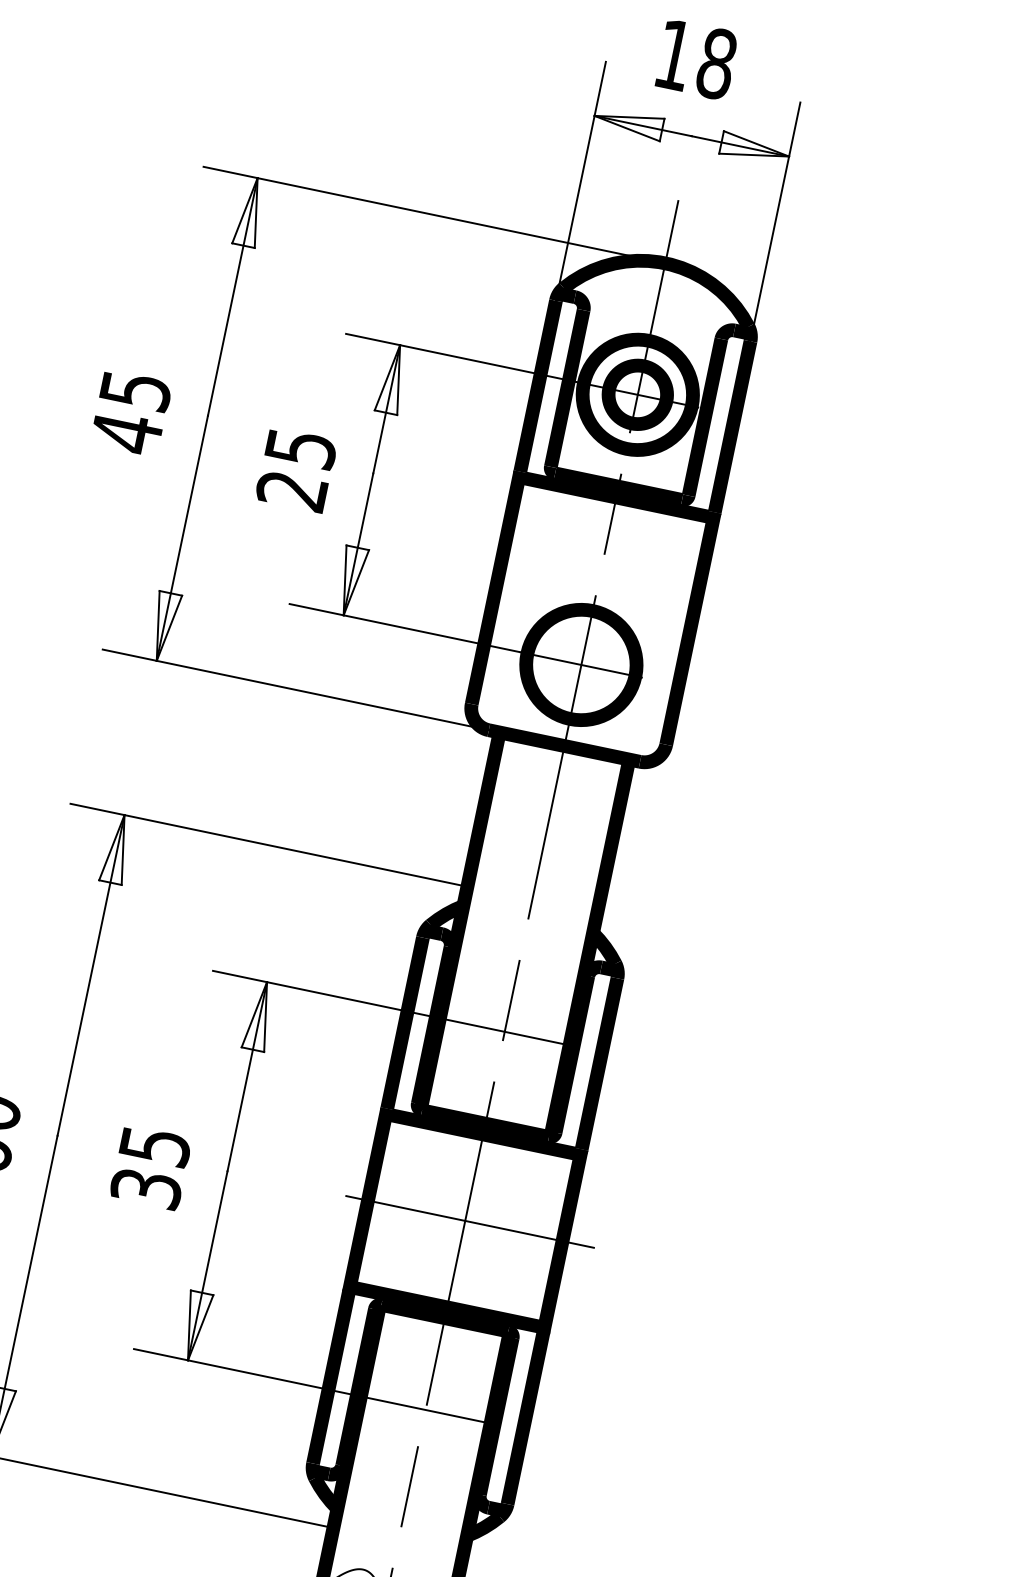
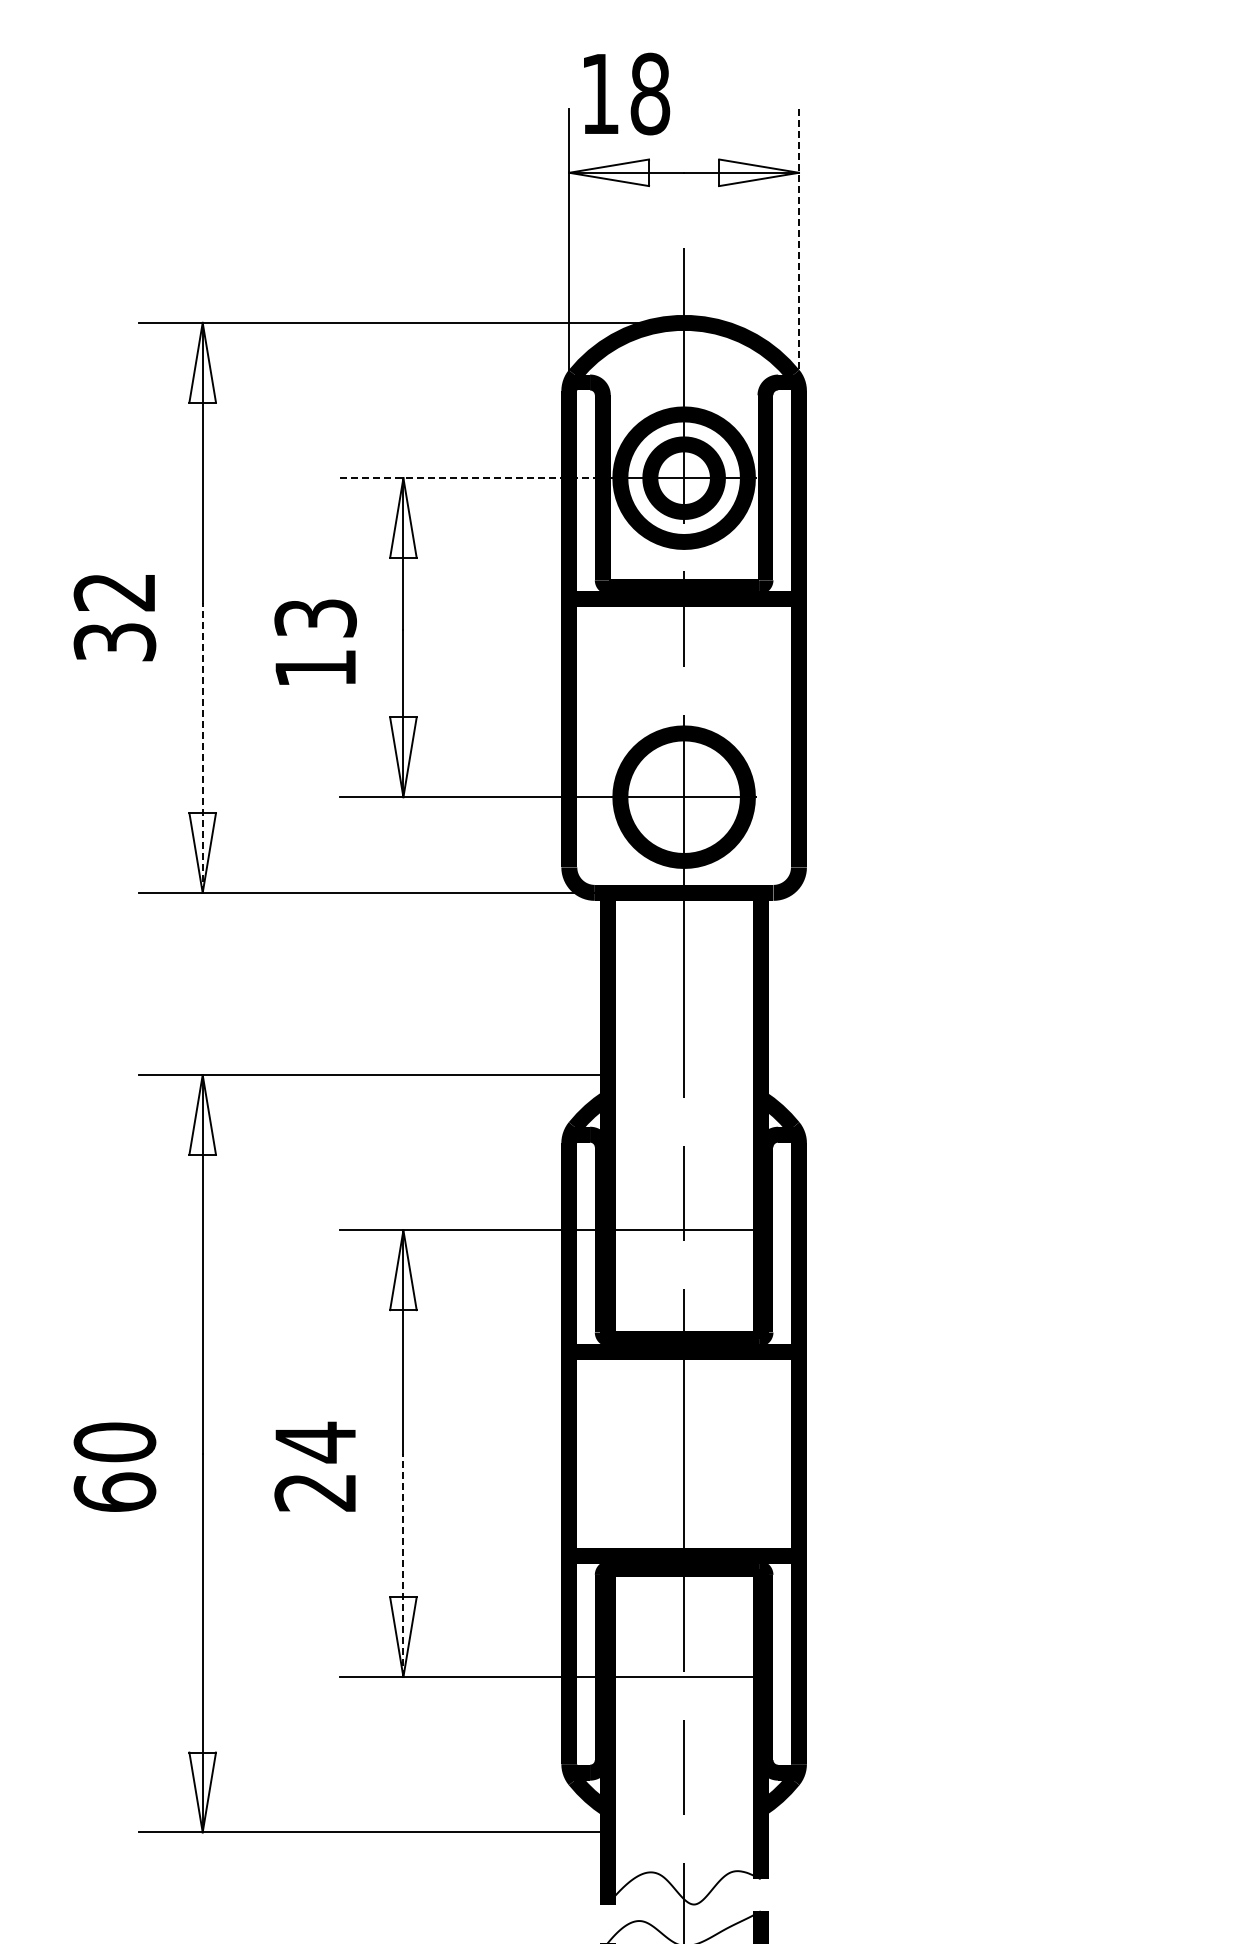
text: (697, 59) -> (627, 93), moved
line: (775, 221) -> (798, 249), solid -> dashed
line: (461, 358) -> (475, 478), solid -> dashed
text: (130, 412) -> (114, 618), 45 -> 32
text: (296, 469) -> (315, 643), 25 -> 13
line: (182, 538) -> (202, 748), solid -> dashed
text: (150, 1166) -> (315, 1466), 35 -> 24
line: (469, 1221) -> (689, 1453), removed
line: (207, 1265) -> (403, 1565), solid -> dashed

